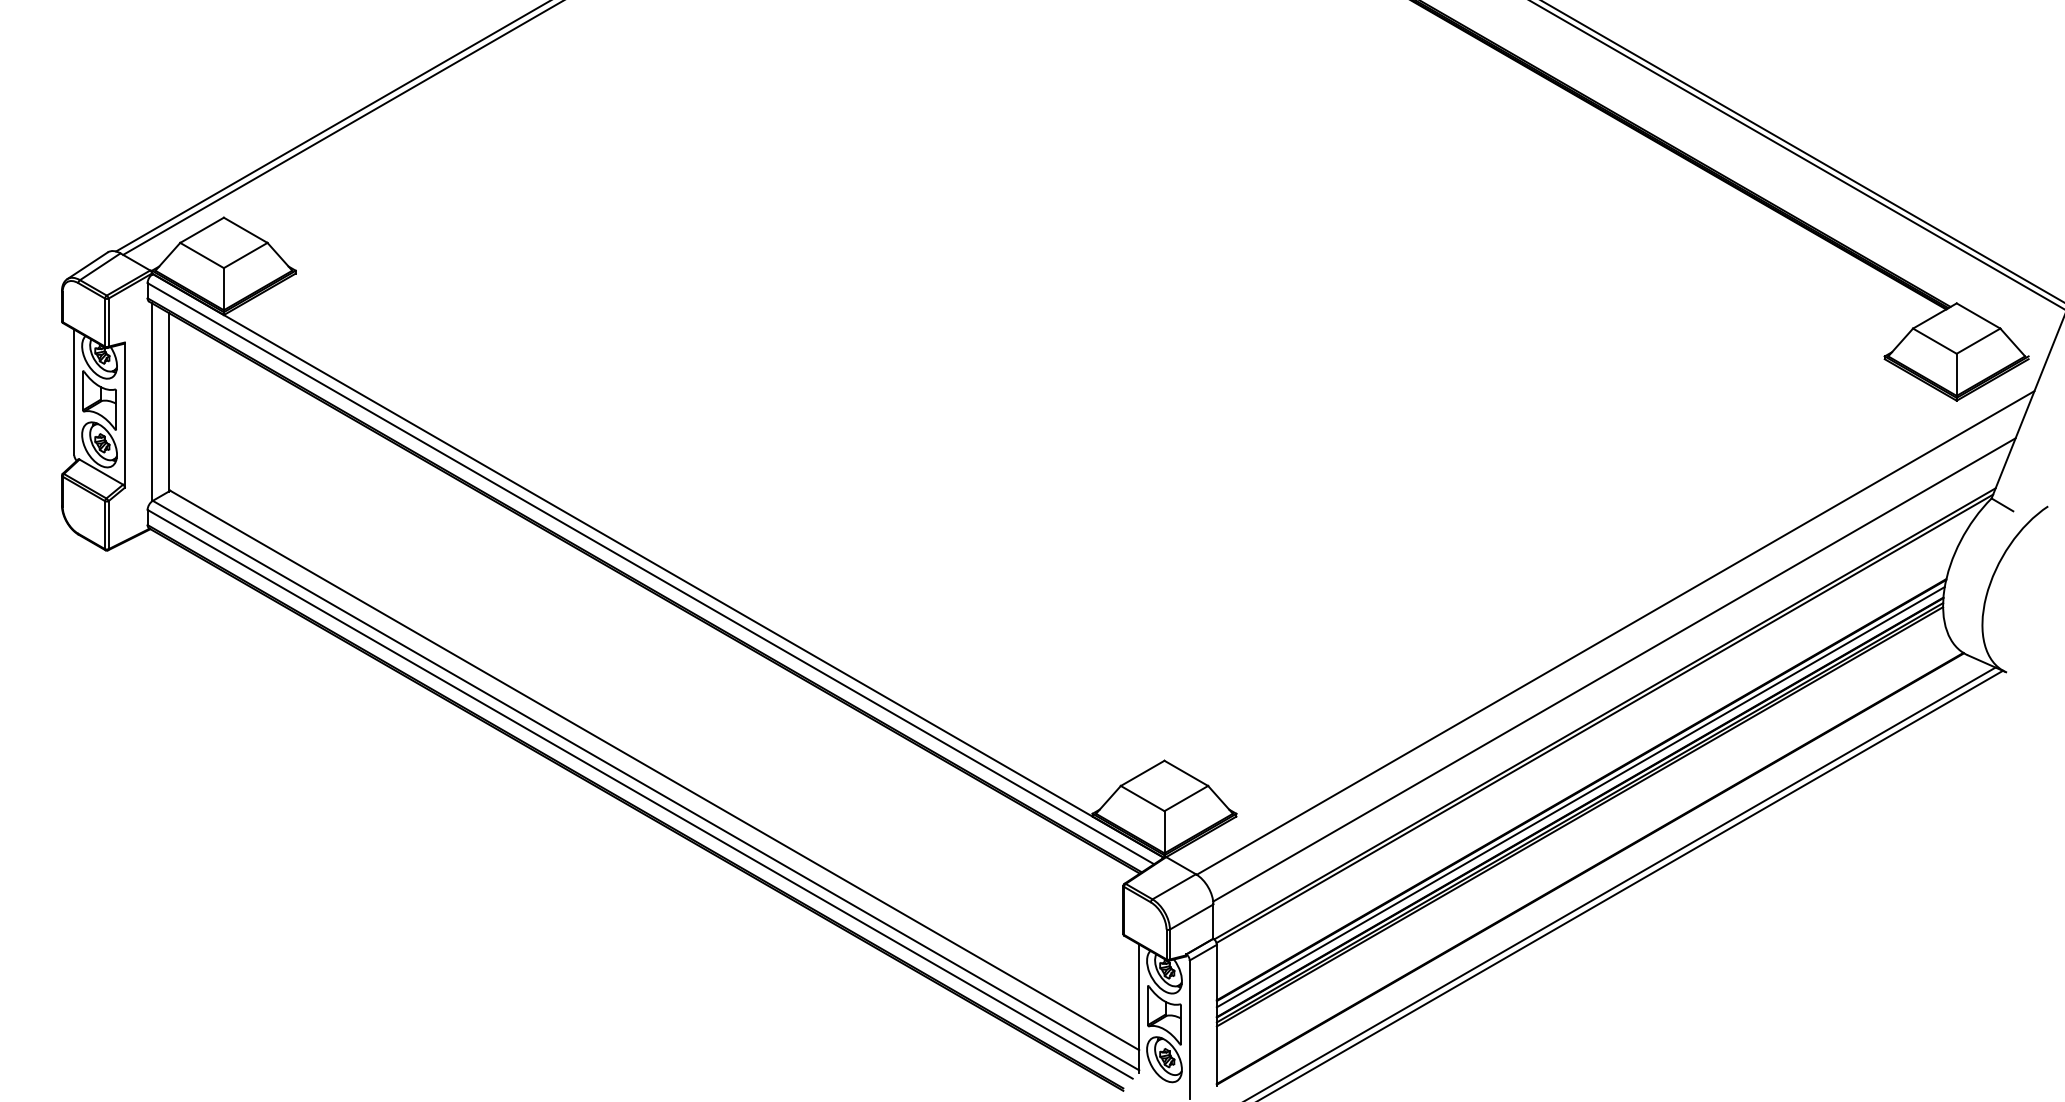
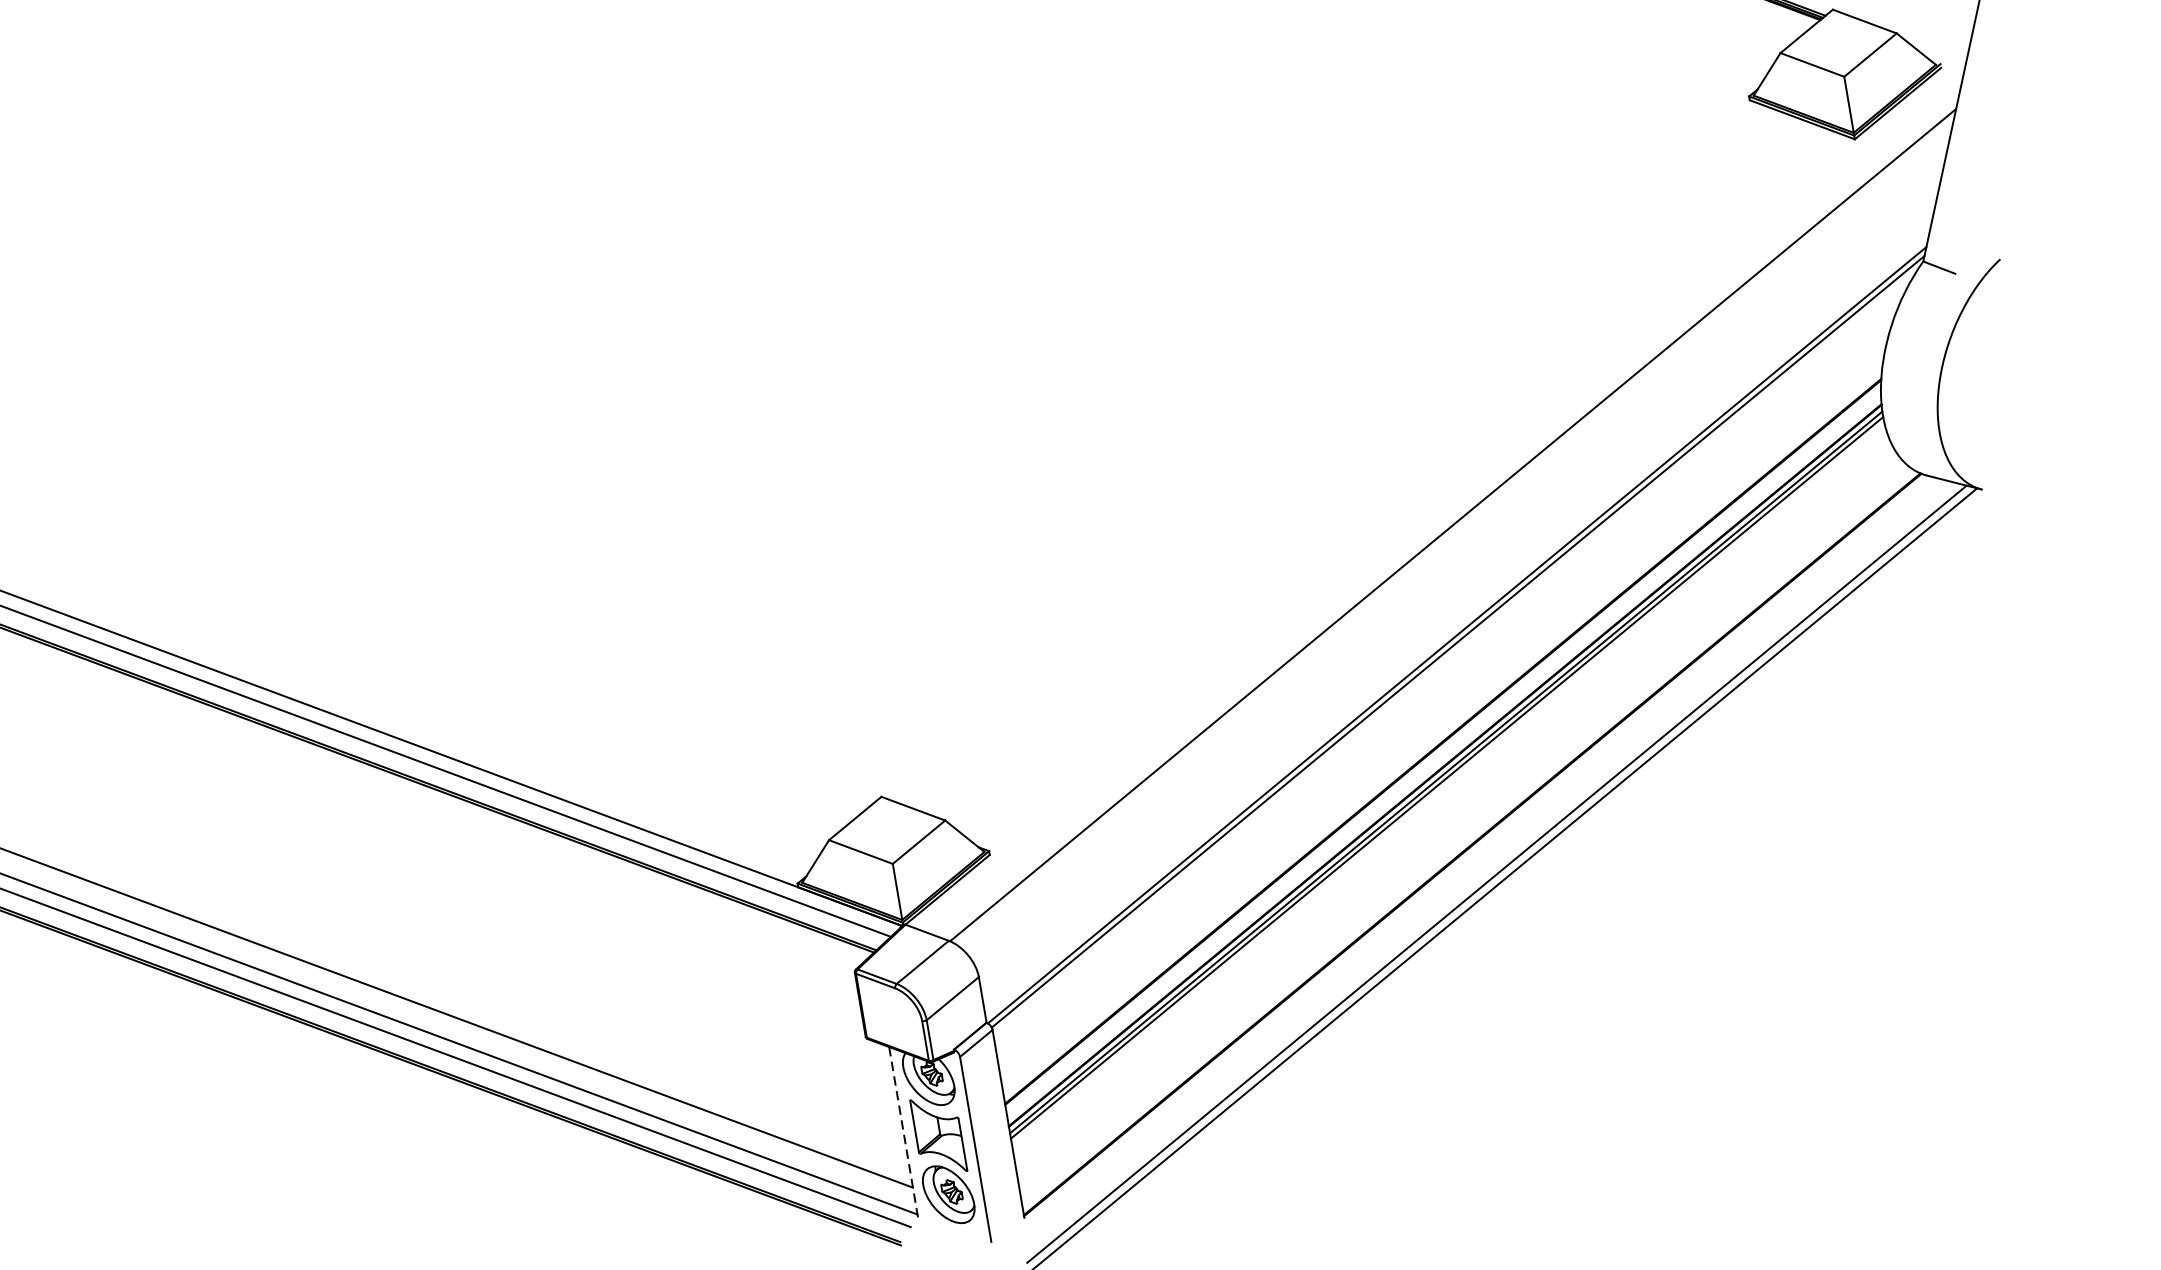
line: (1614, 669) -> (1459, 574), removed
line: (1580, 797) -> (1443, 752), removed
line: (1139, 1009) -> (904, 1133), solid -> dashed

